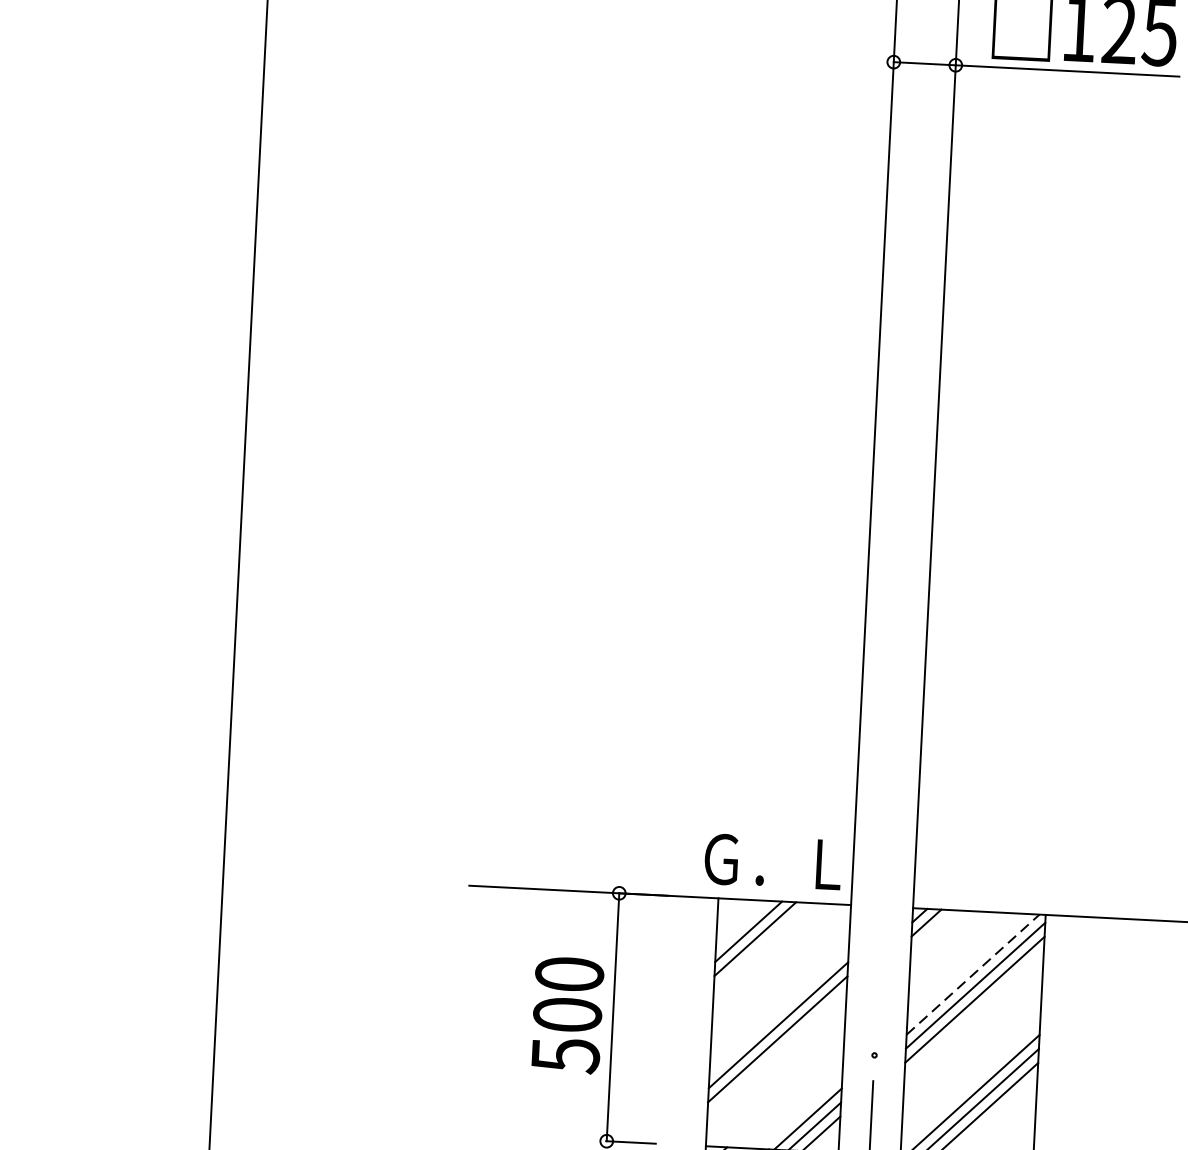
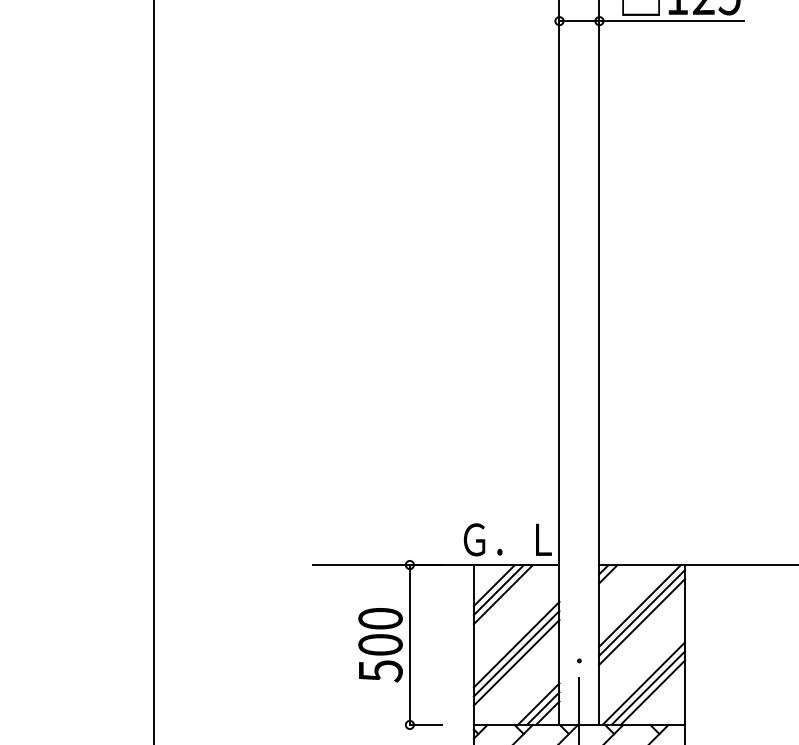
line: (762, 946) -> (503, 594), added
line: (973, 974) -> (640, 605), dashed -> solid
line: (776, 1052) -> (516, 662), added

